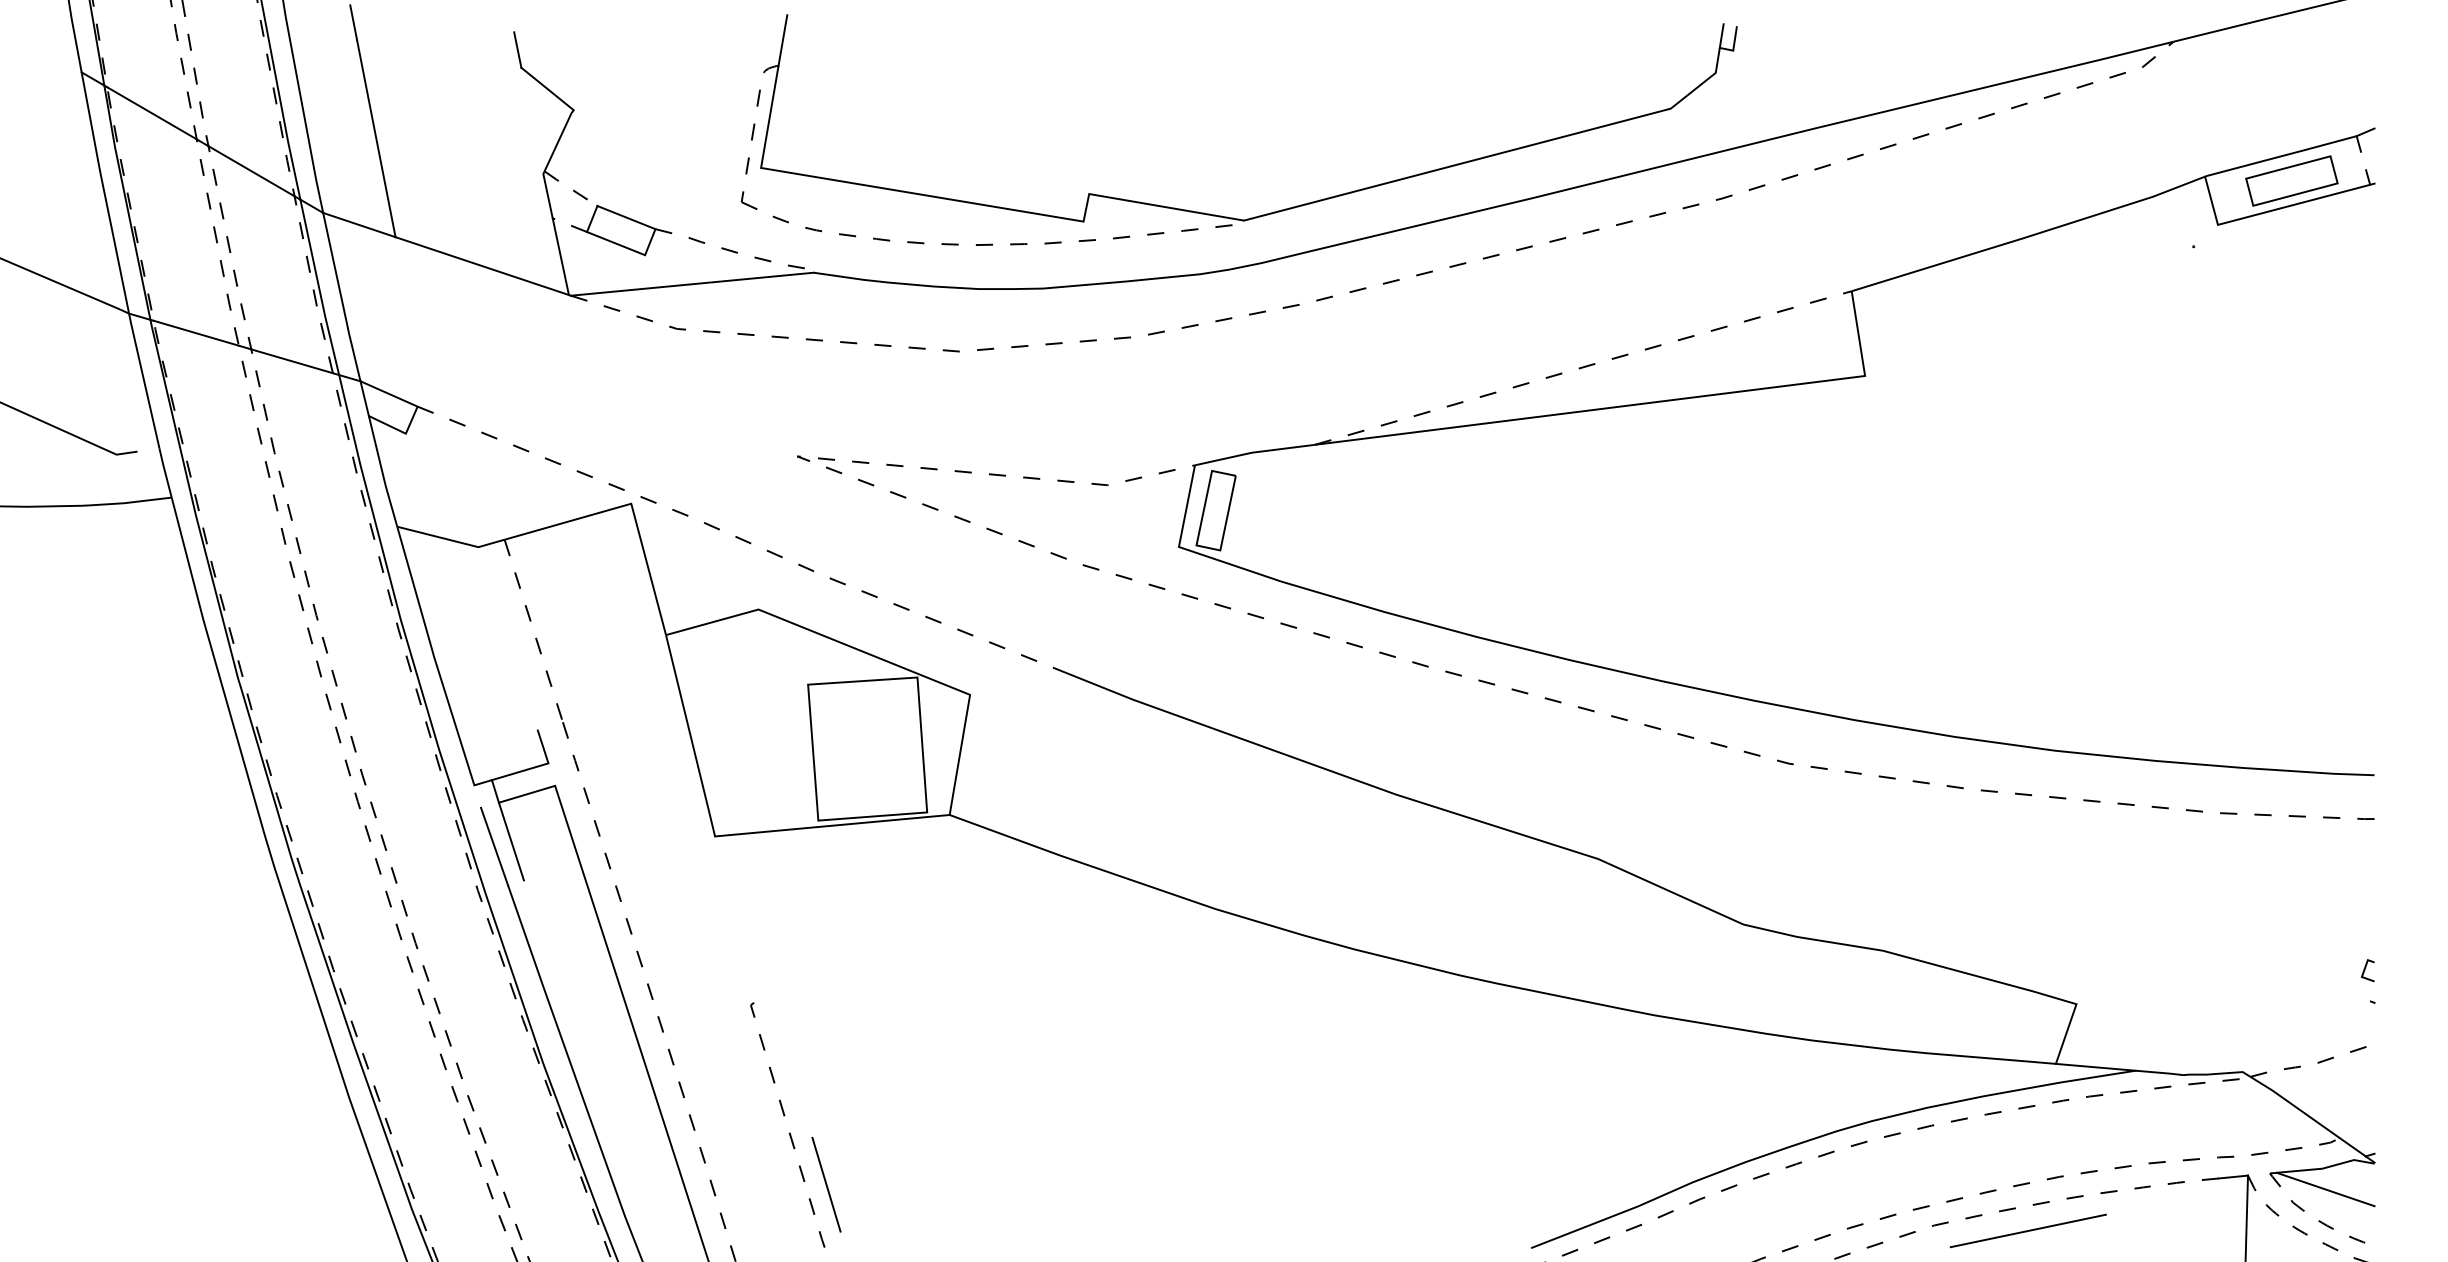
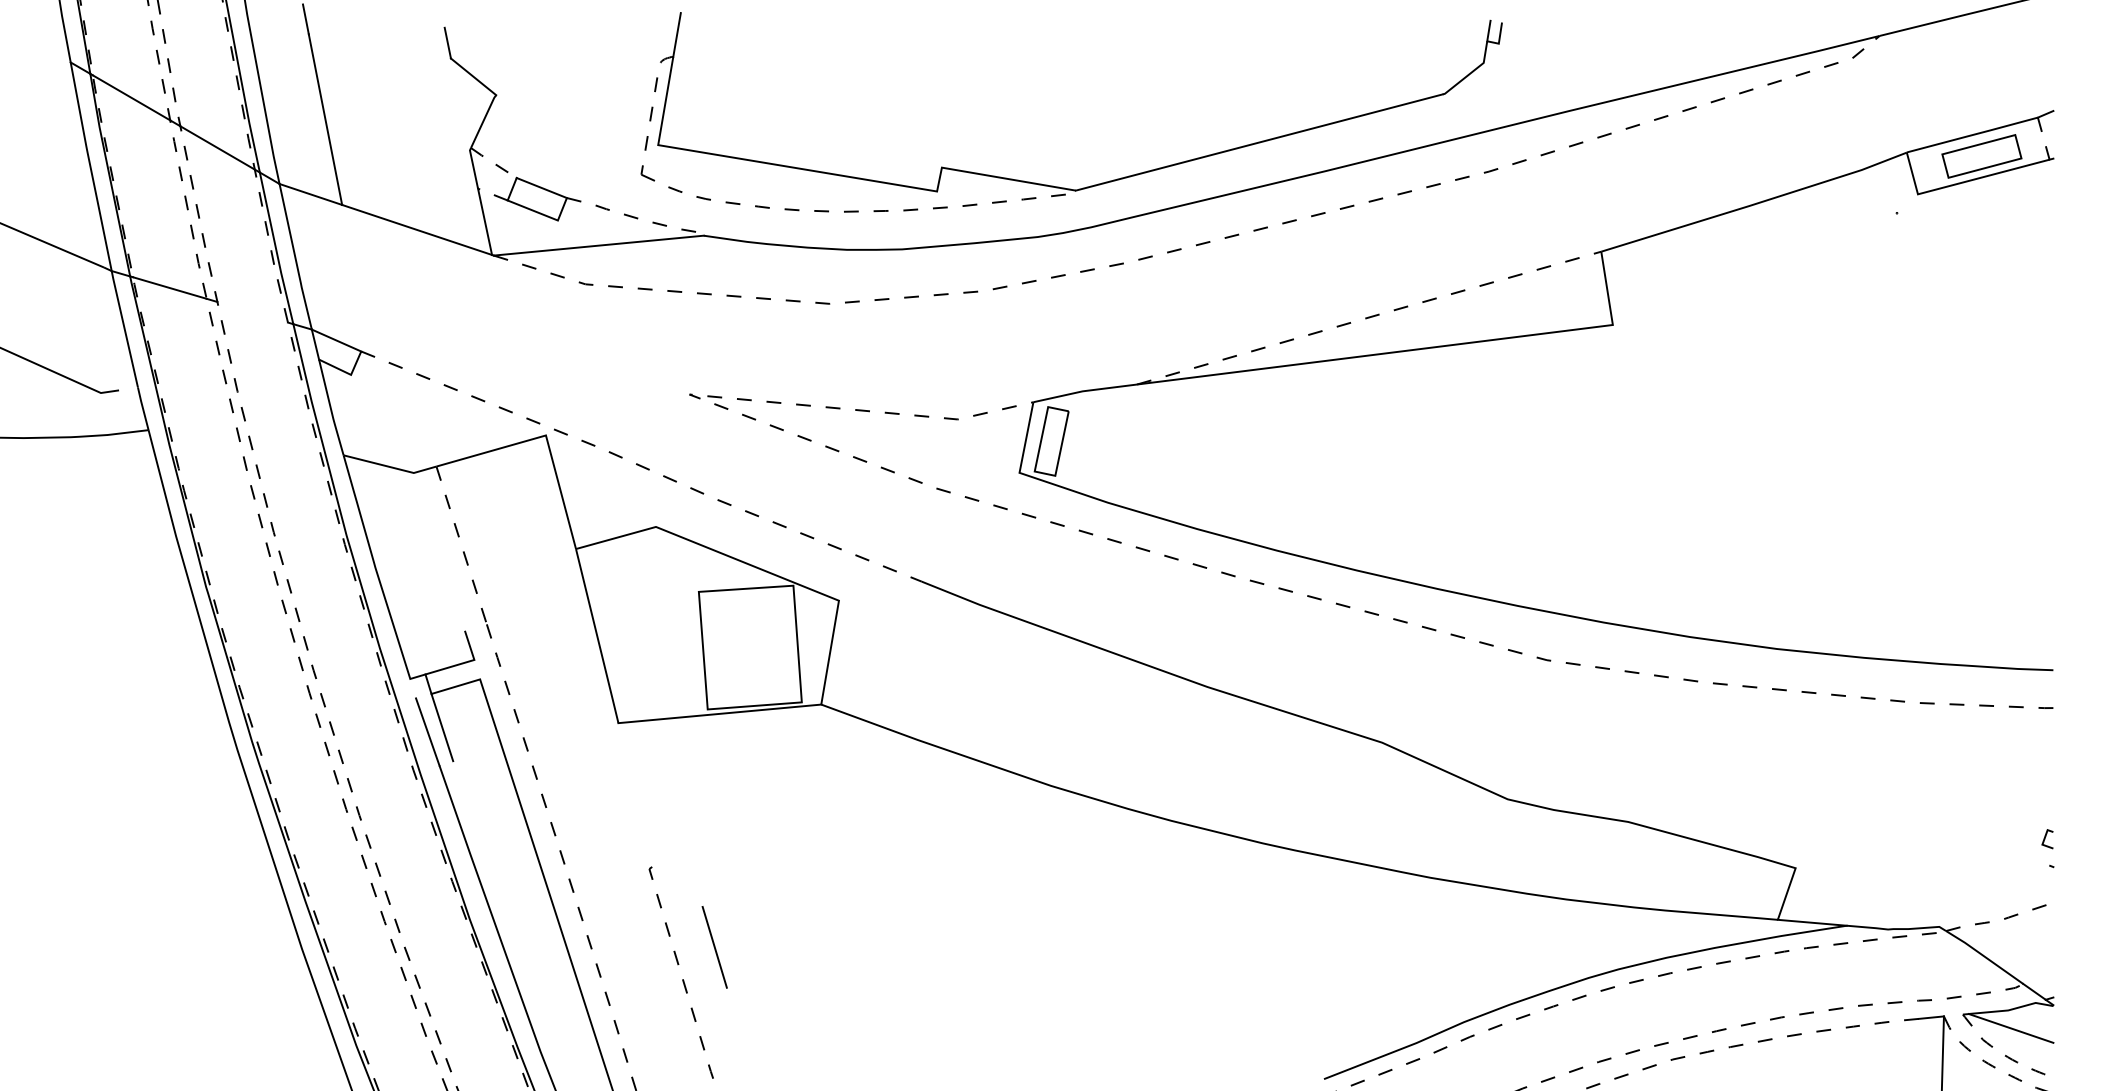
line: (291, 361) -> (252, 312), removed
line: (826, 1184) -> (714, 947), moved
line: (2027, 1230) -> (1753, 1063), removed

